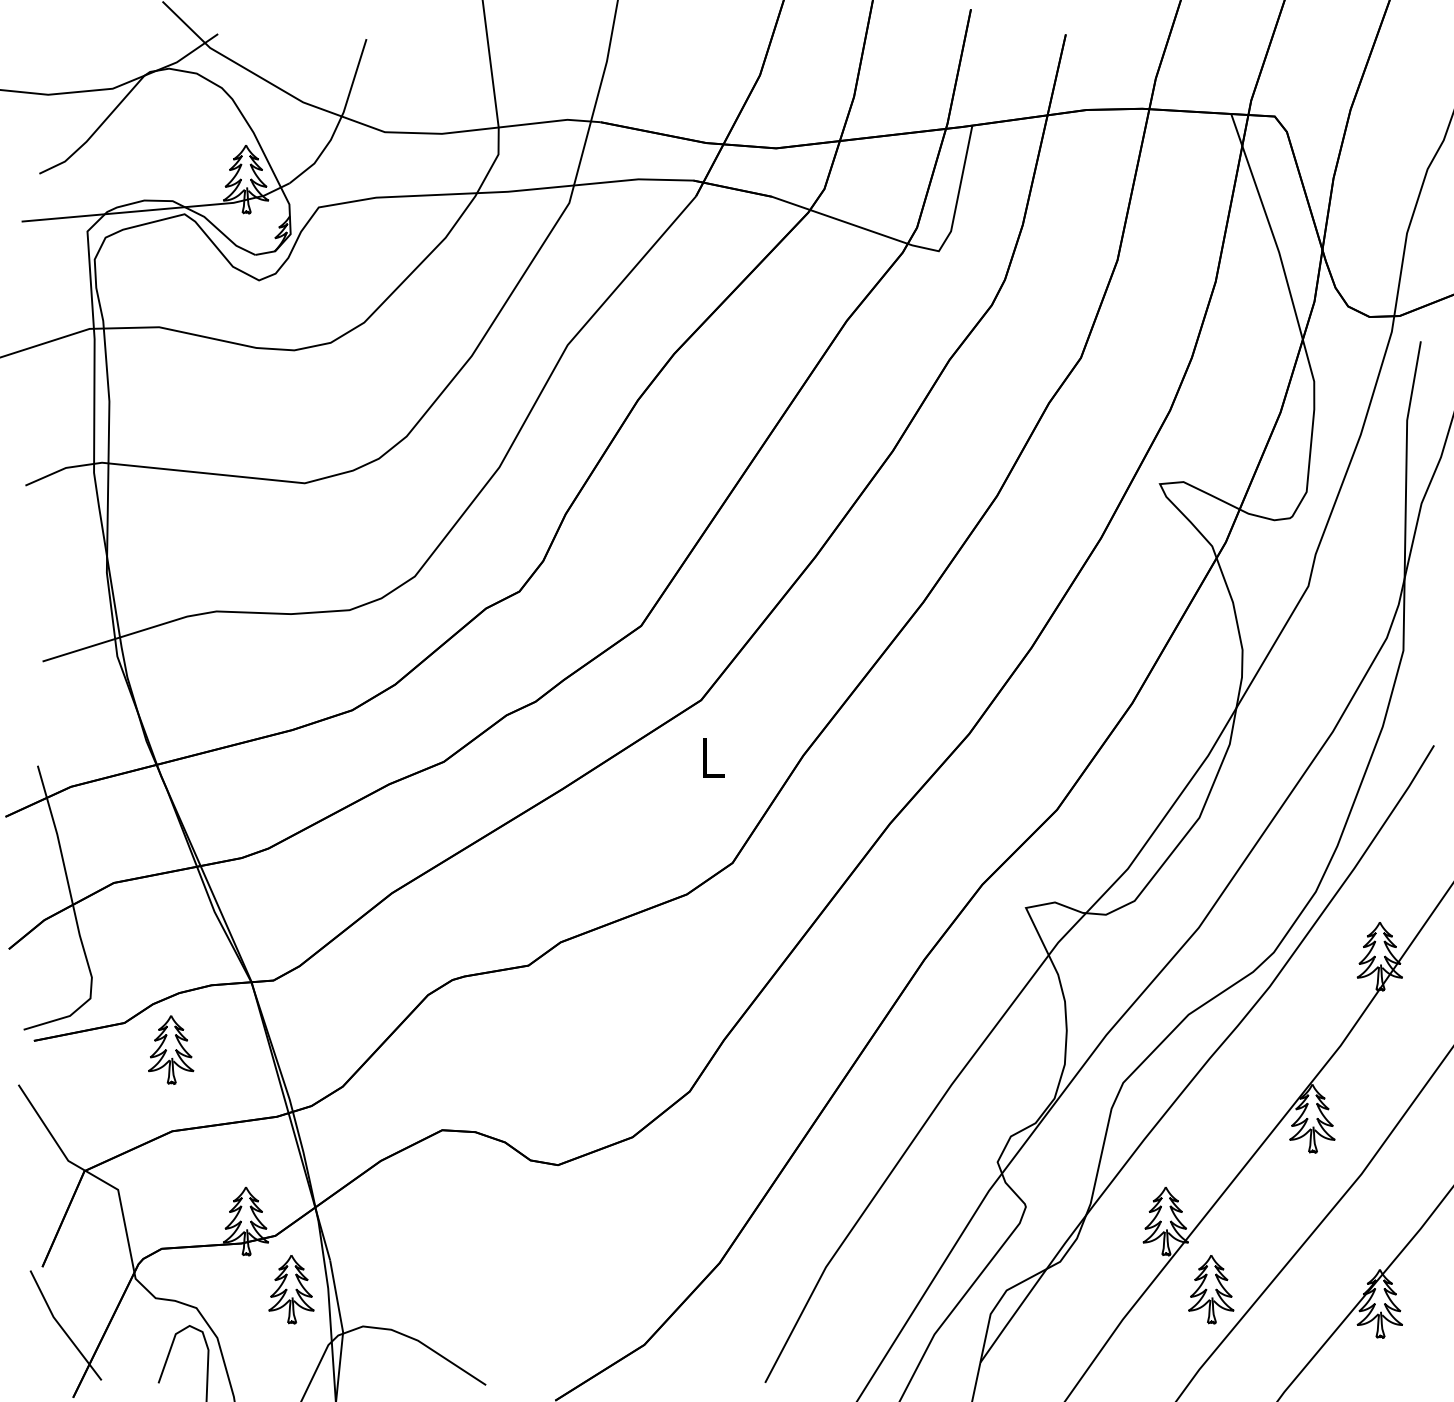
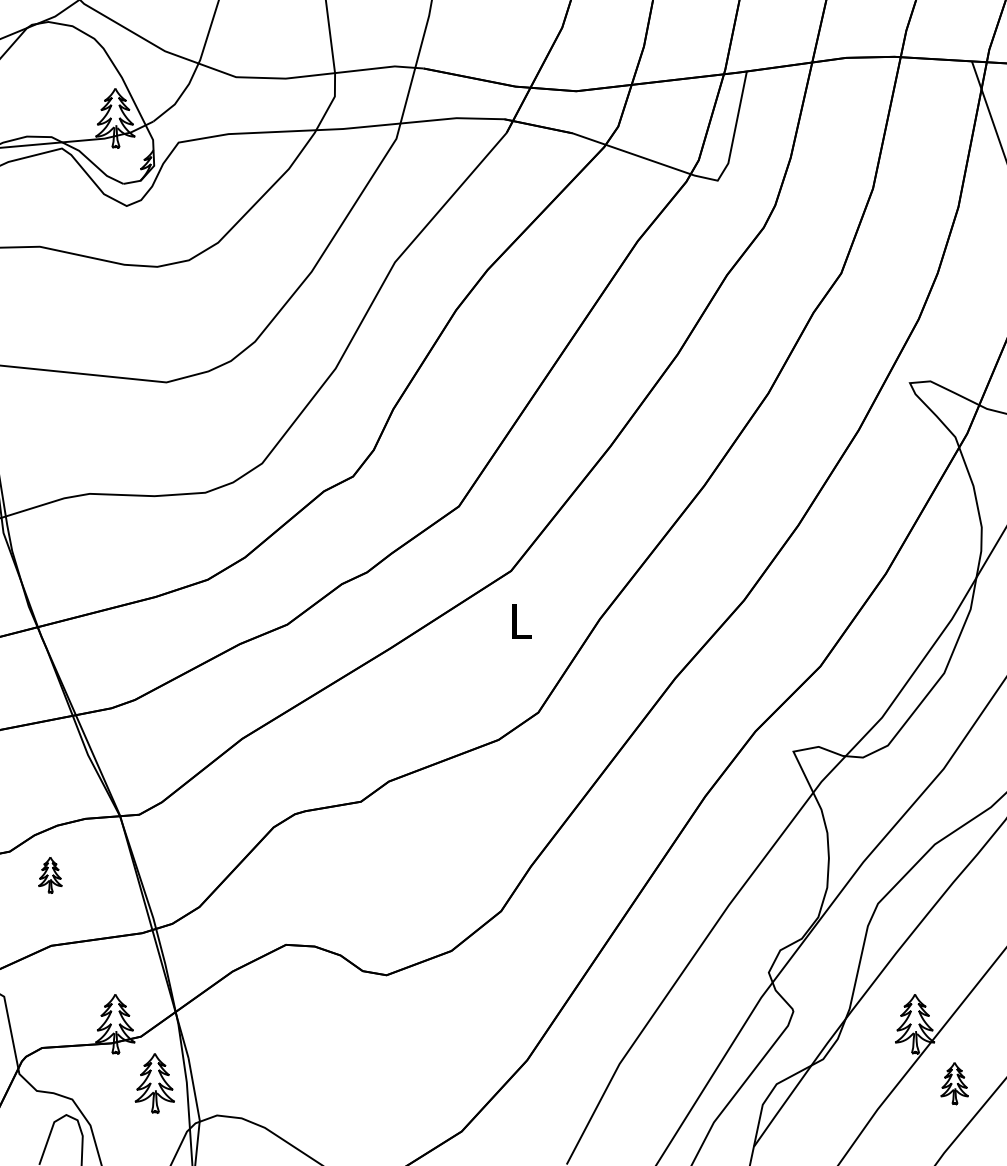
part: (171, 1049) -> (50, 874), size x0.6
part: (1211, 1289) -> (954, 1083), size x0.7

